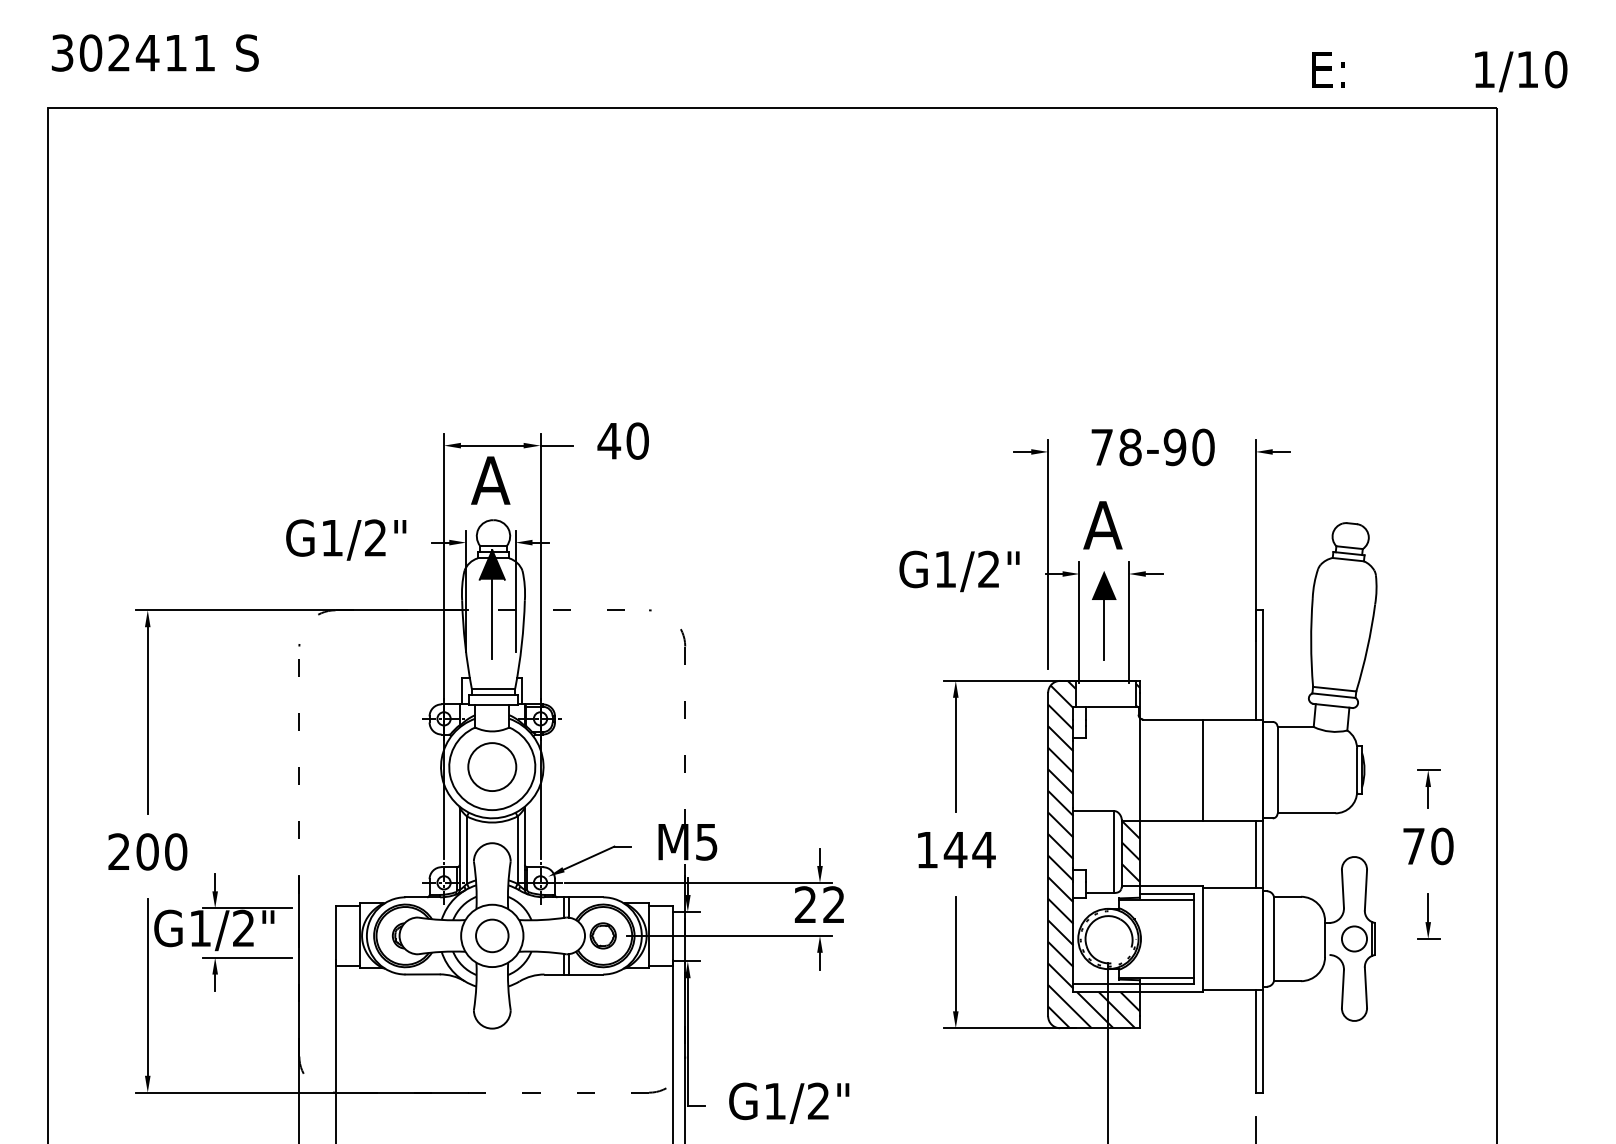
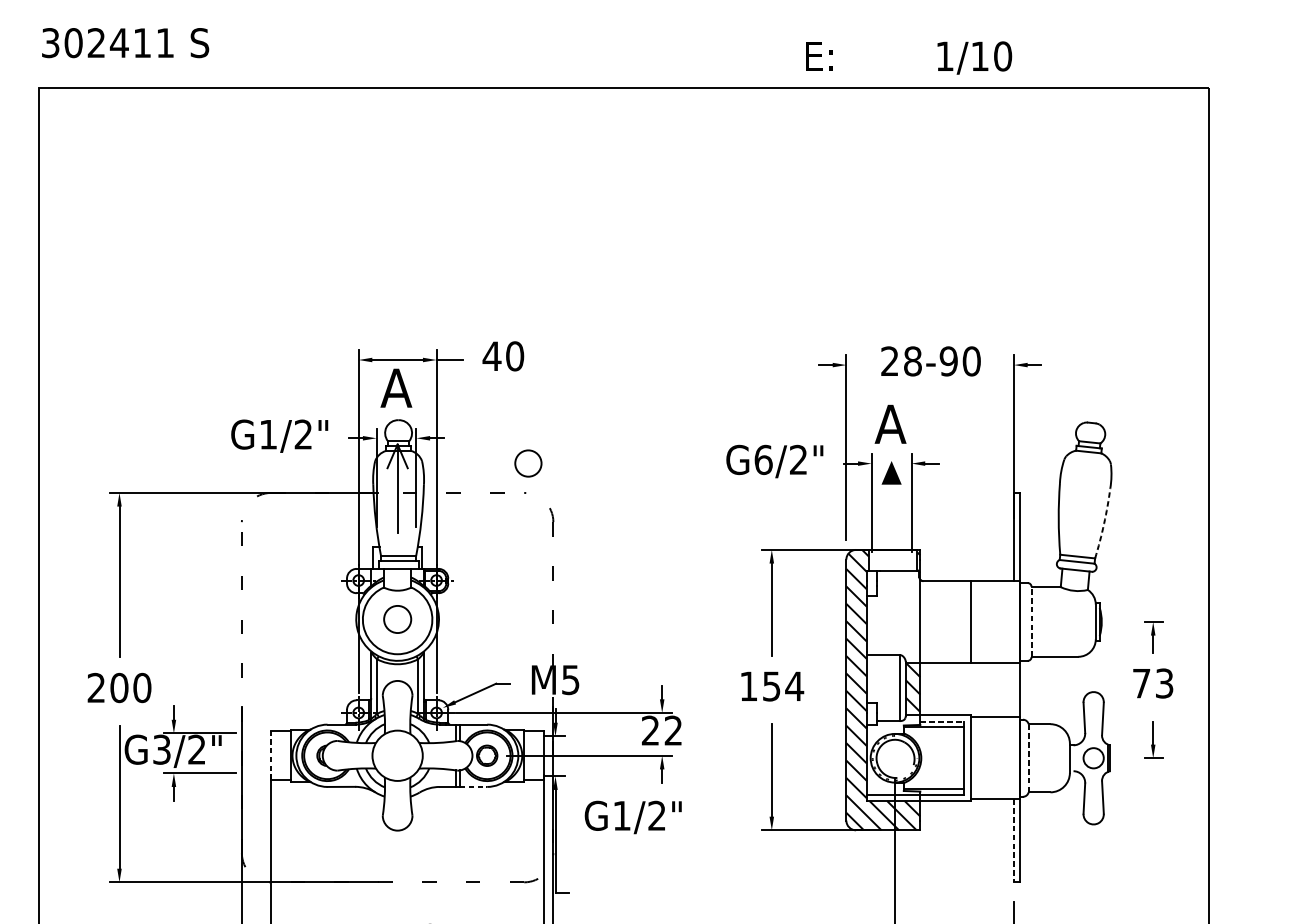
text: (1439, 71) -> (908, 57), moved
text: (1101, 446) -> (889, 360), 78-90 -> 28-90
fill: (491, 564) -> (396, 455), removed
text: (945, 569) -> (763, 459), G1/2" -> G6/2"
line: (1104, 629) -> (891, 508), removed
arc: (1367, 648) -> (1104, 523), solid -> dashed
circle: (492, 766) -> (397, 619), size x0.7
line: (1277, 769) -> (1031, 621), solid -> dashed
text: (1442, 846) -> (1164, 683), 70 -> 73
text: (955, 850) -> (771, 686), 144 -> 154
line: (1255, 854) -> (1013, 690), removed
line: (1167, 893) -> (942, 721), solid -> dashed
text: (200, 928) -> (162, 749), G1/2" -> G3/2"
line: (335, 935) -> (271, 755), solid -> dashed
circle: (492, 935) -> (528, 463), moved
line: (1273, 938) -> (1028, 757), solid -> dashed
line: (586, 974) -> (473, 786), solid -> dashed
line: (1255, 1041) -> (1013, 841), solid -> dashed
text: (789, 1102) -> (633, 816), moved

